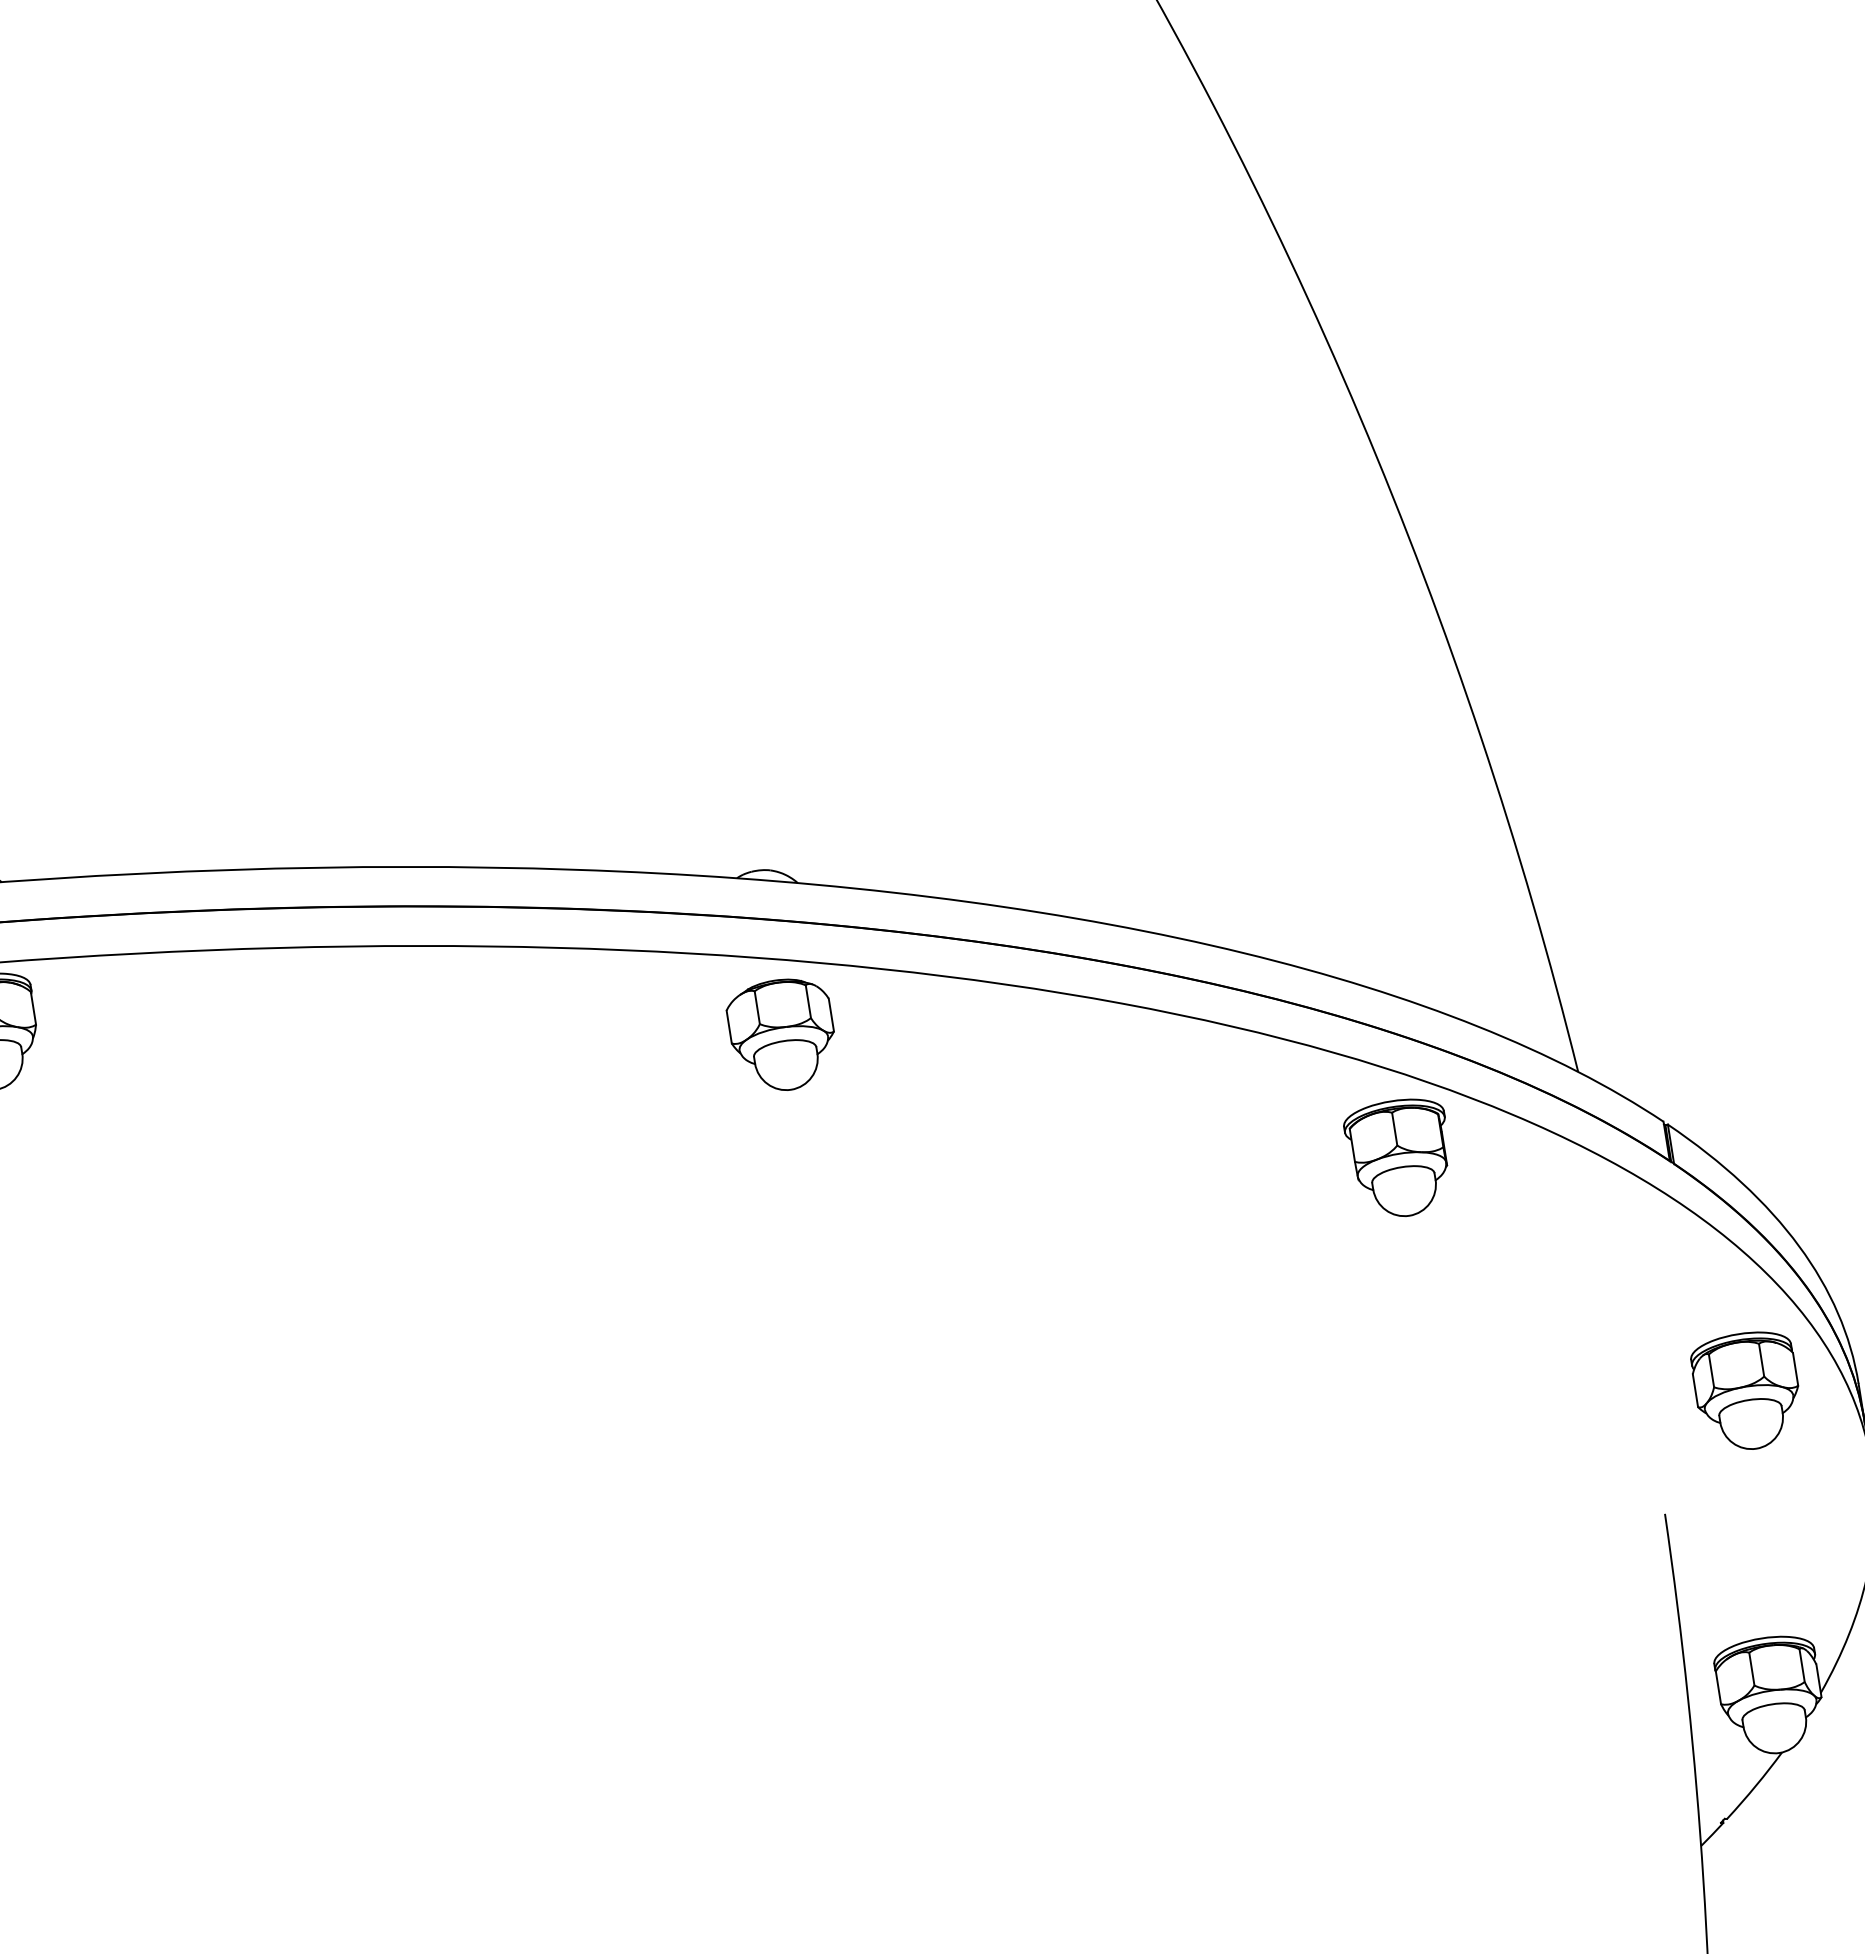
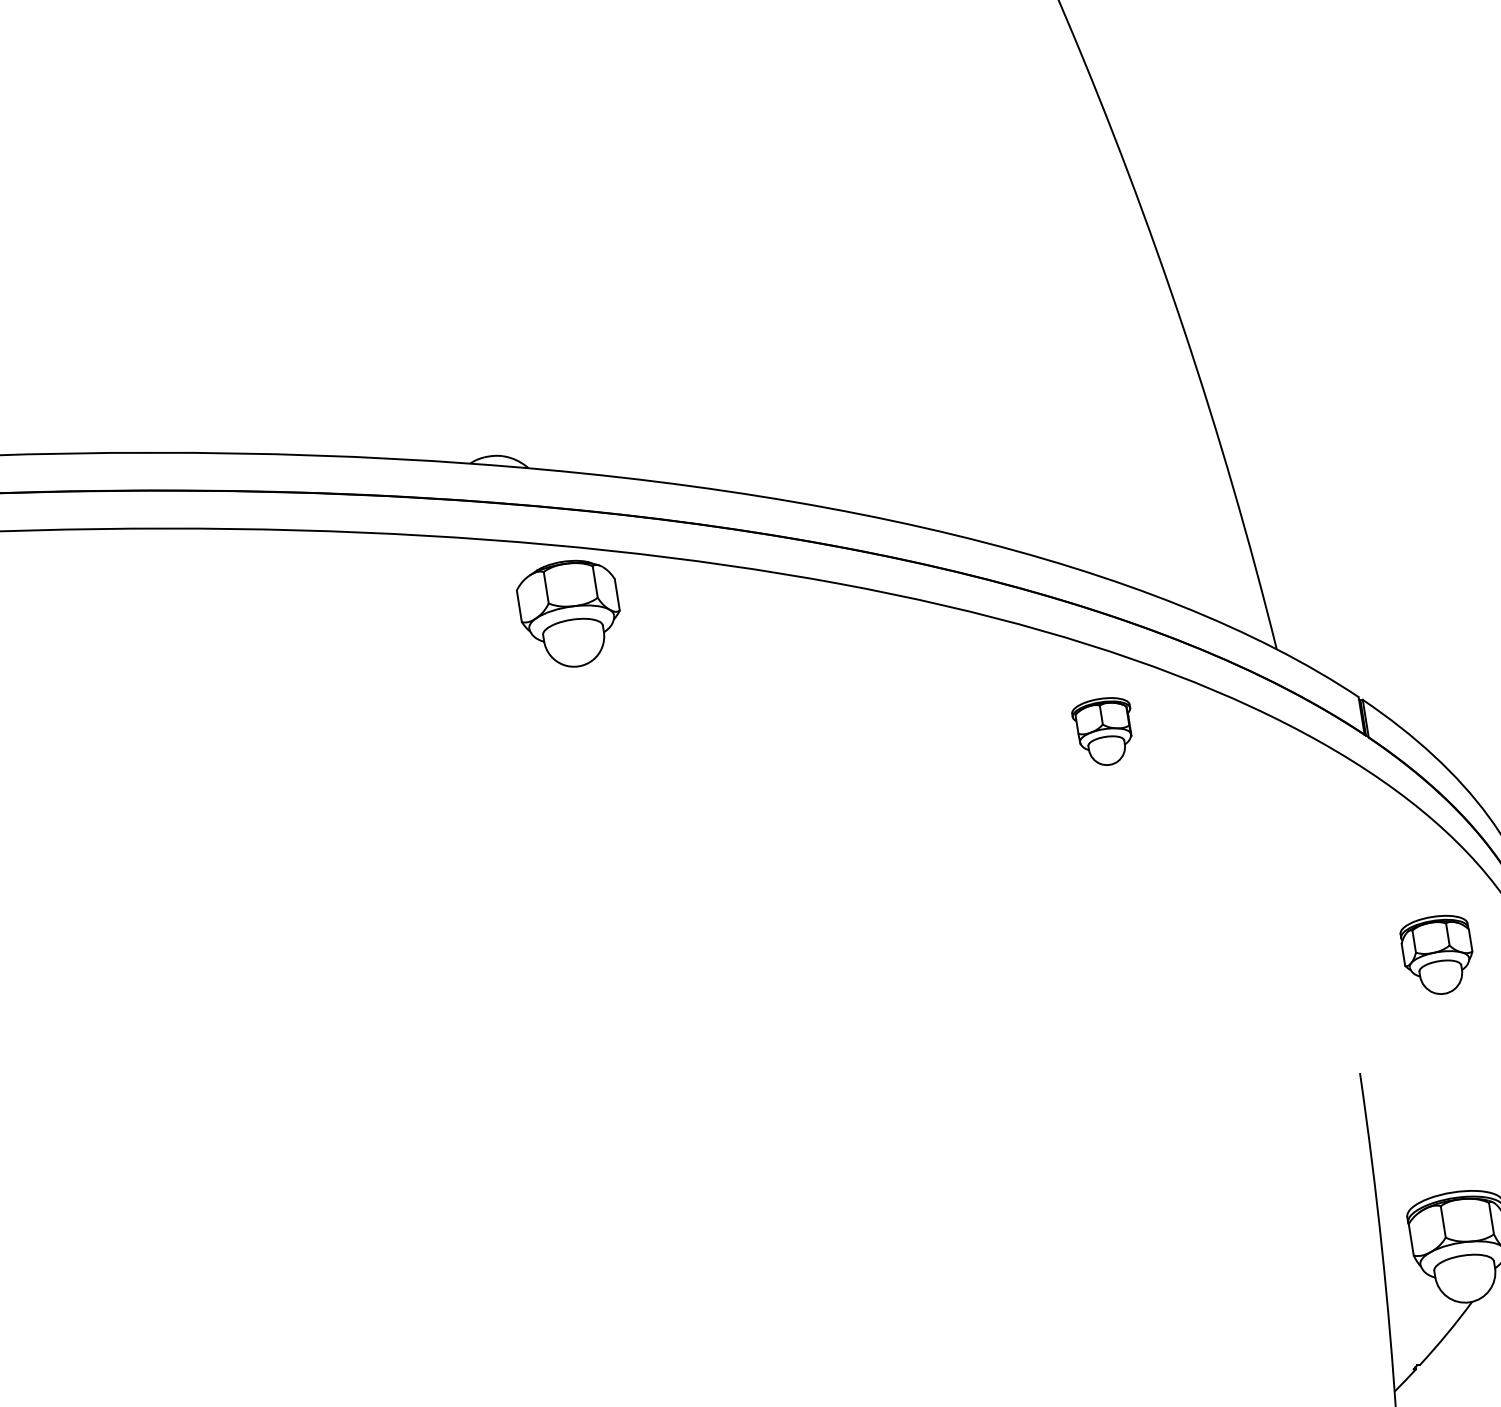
part: (779, 1034) -> (567, 613), moved
part: (1395, 1157) -> (1101, 731), size x0.6
part: (1744, 1390) -> (1436, 954), size x0.7

